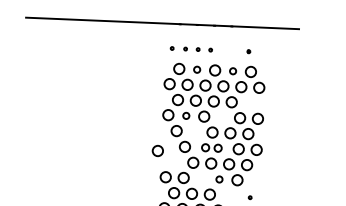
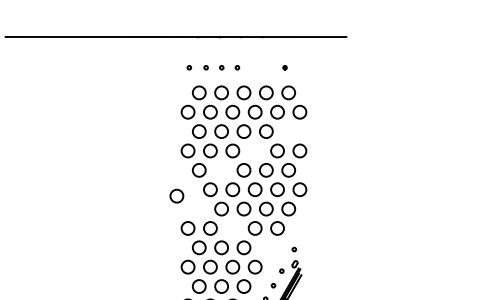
circle: (197, 69) -> (221, 92), size x1.67
circle: (233, 70) -> (266, 92), size x1.67
circle: (186, 115) -> (210, 150), size x1.67
part: (211, 147) -> (243, 189), size x1.43
circle: (218, 179) -> (254, 228), size x1.67

